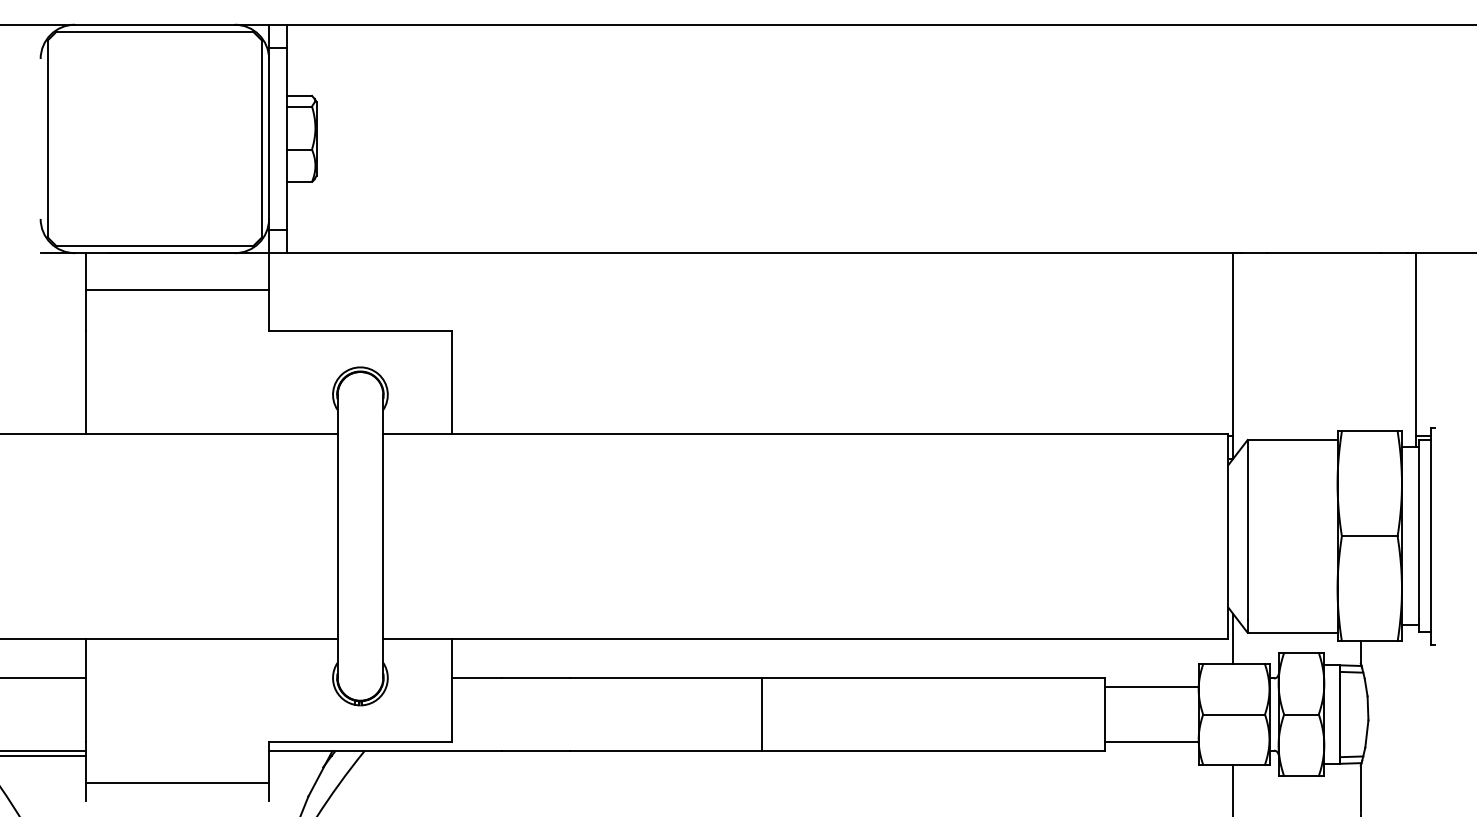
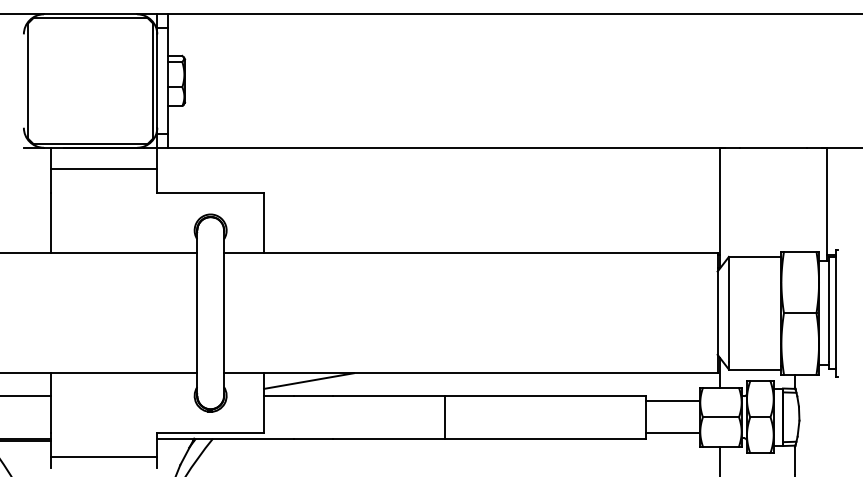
line: (527, 651) -> (308, 380), added

